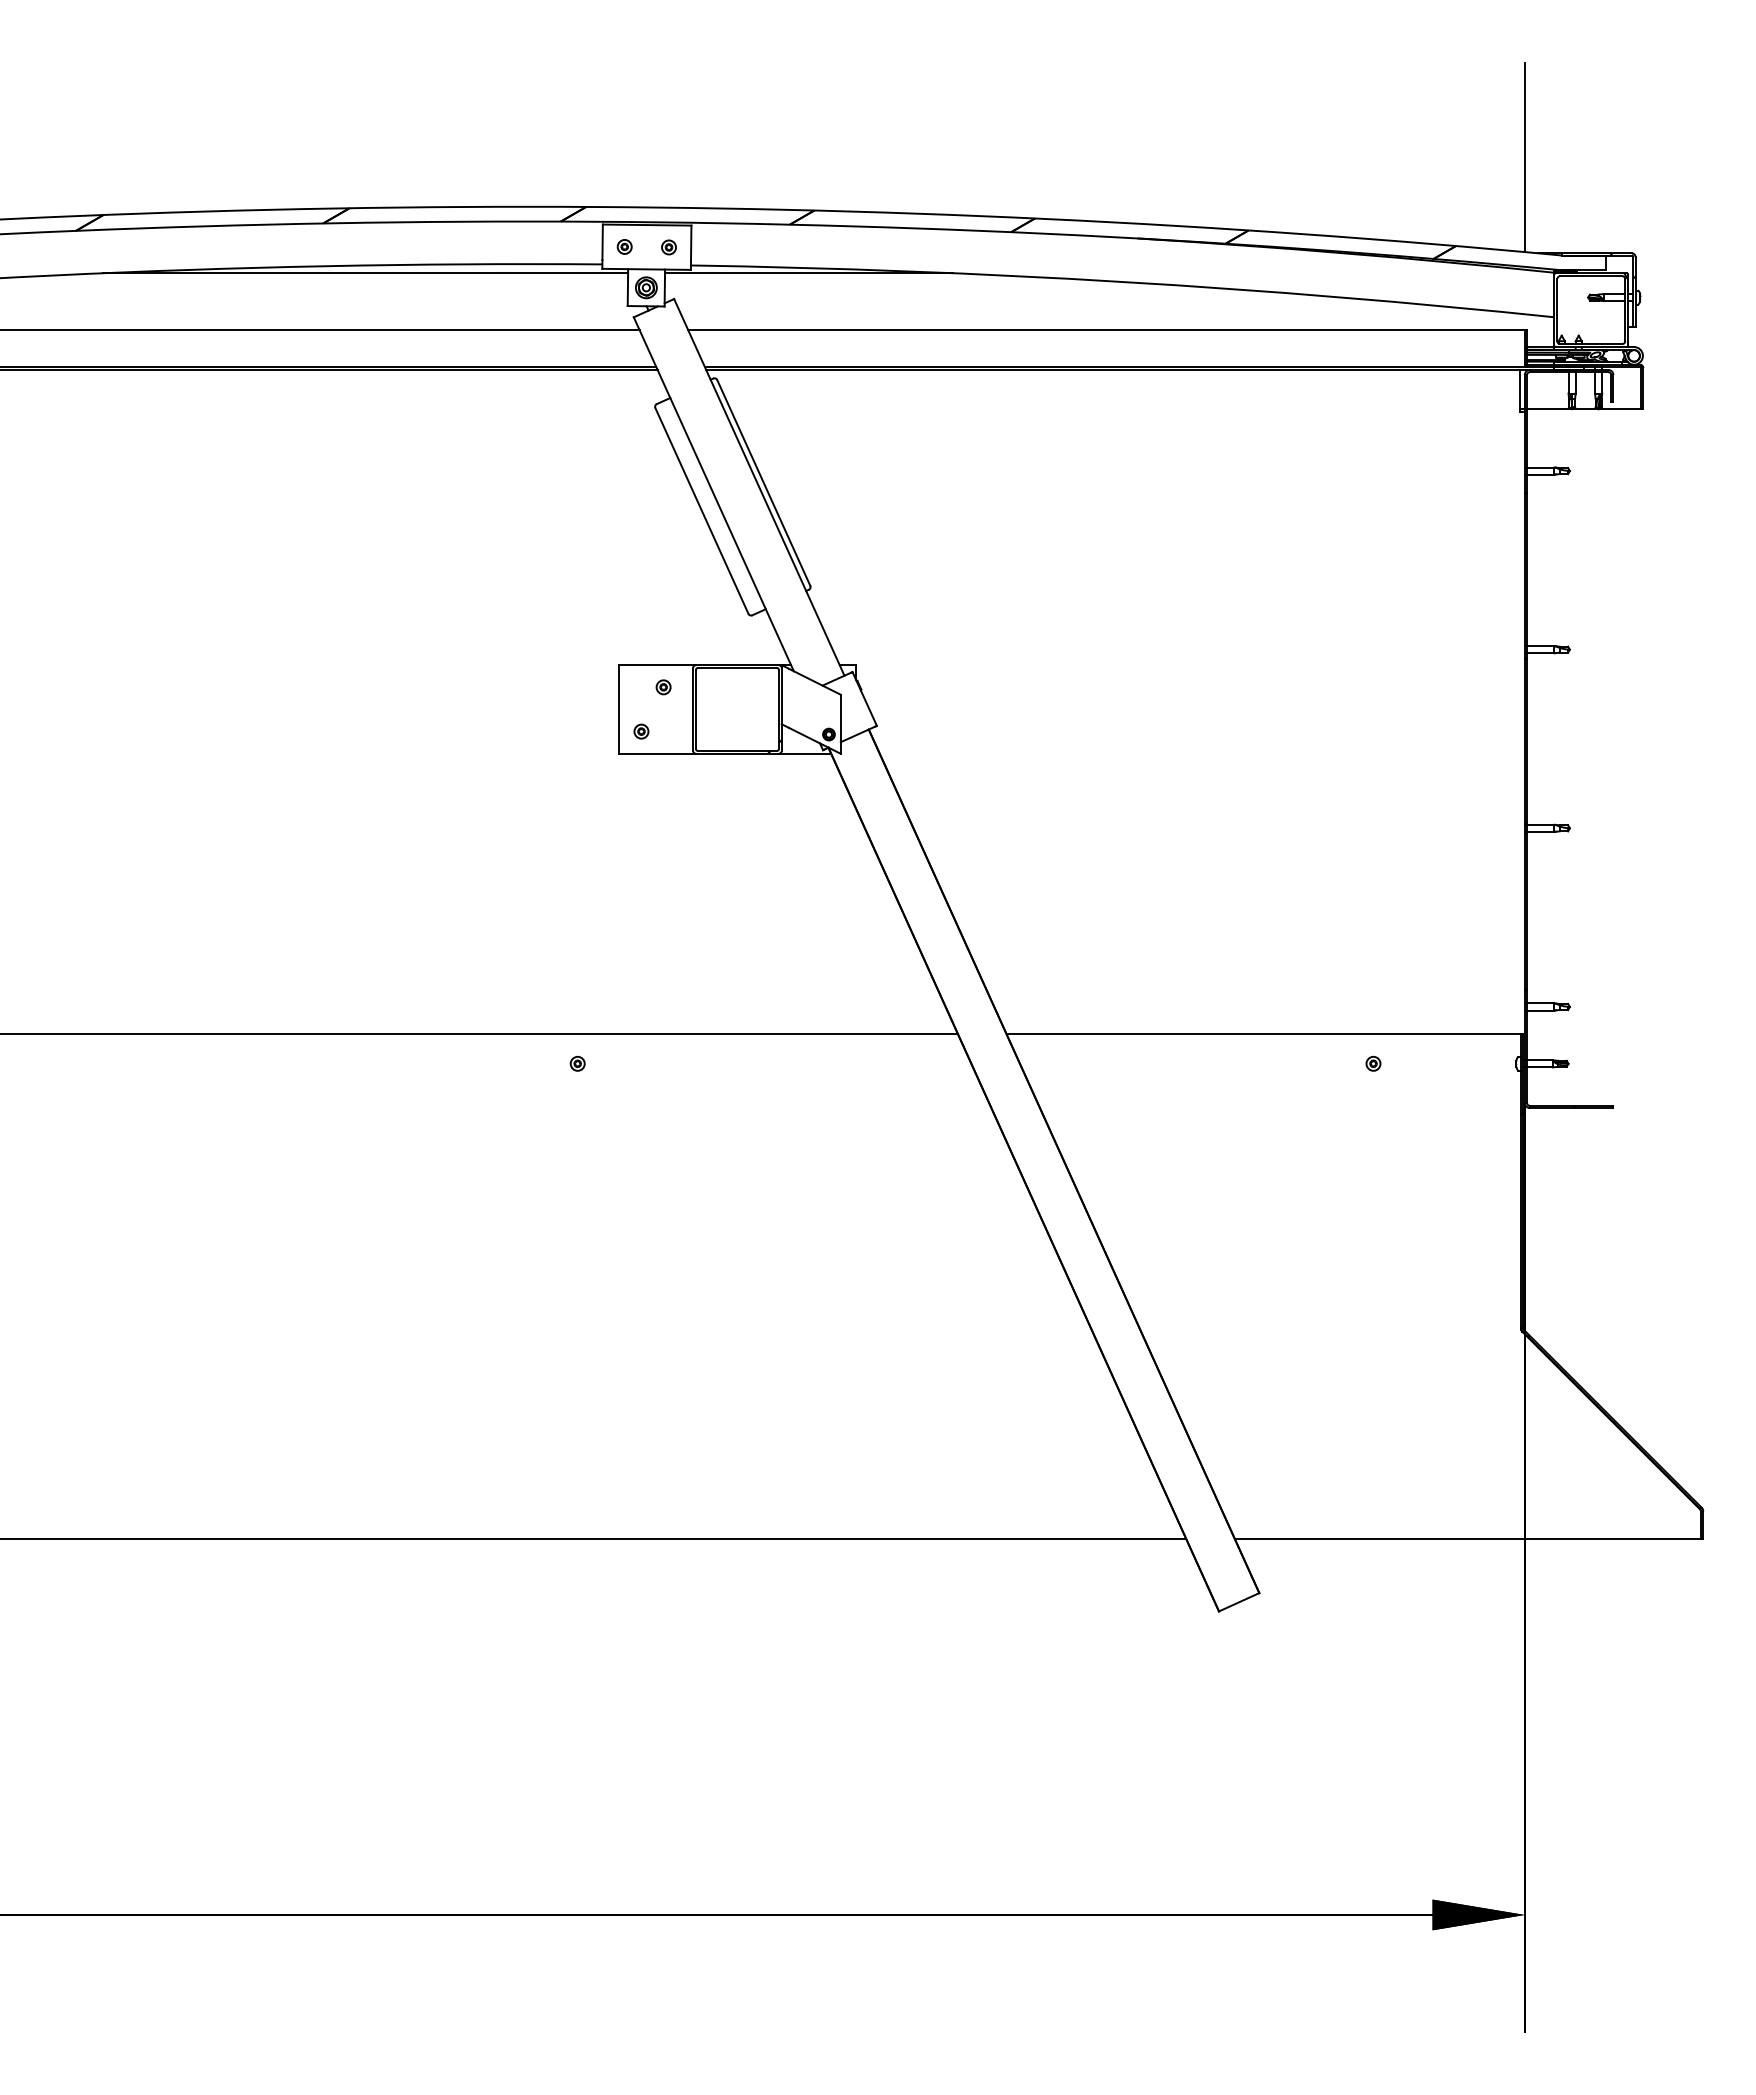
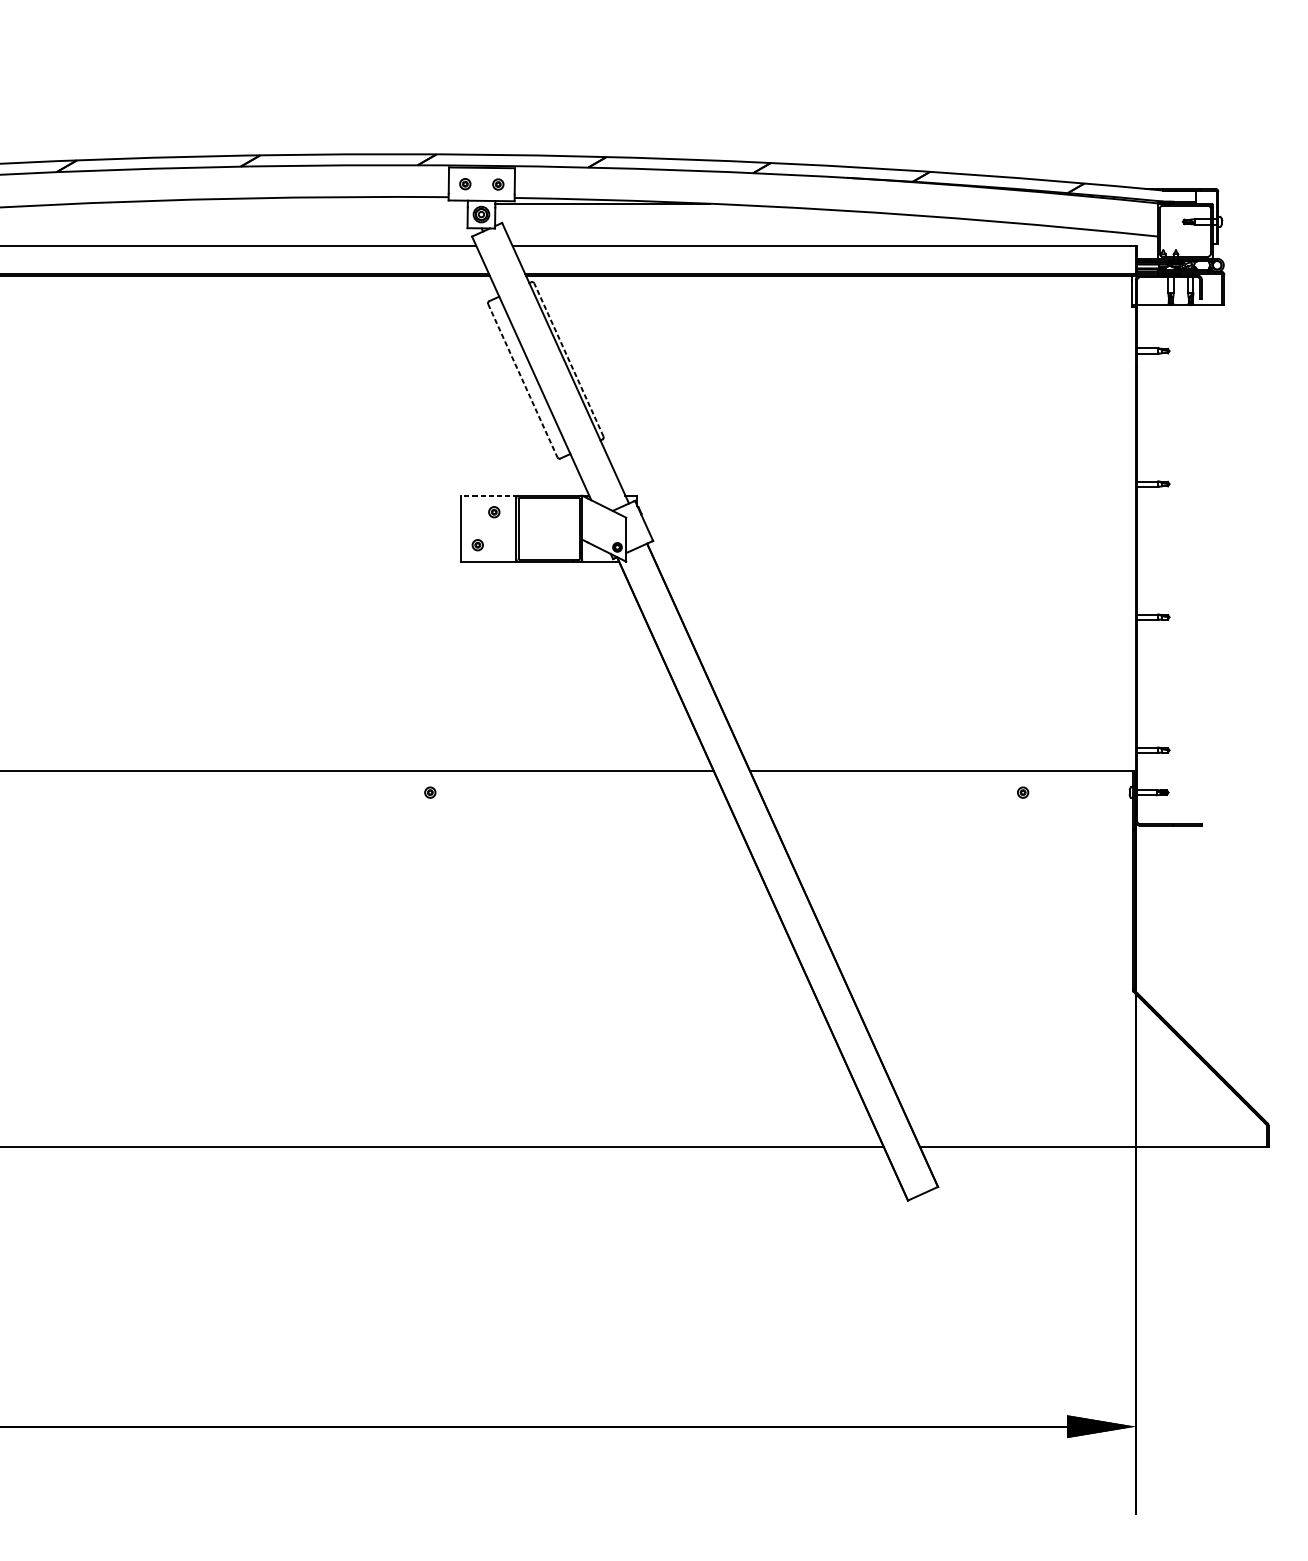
line: (1524, 157) -> (1135, 117), removed
line: (365, 273) -> (272, 203), removed
line: (763, 482) -> (568, 359), solid -> dashed
line: (701, 510) -> (522, 380), solid -> dashed
line: (657, 665) -> (489, 495), solid -> dashed

